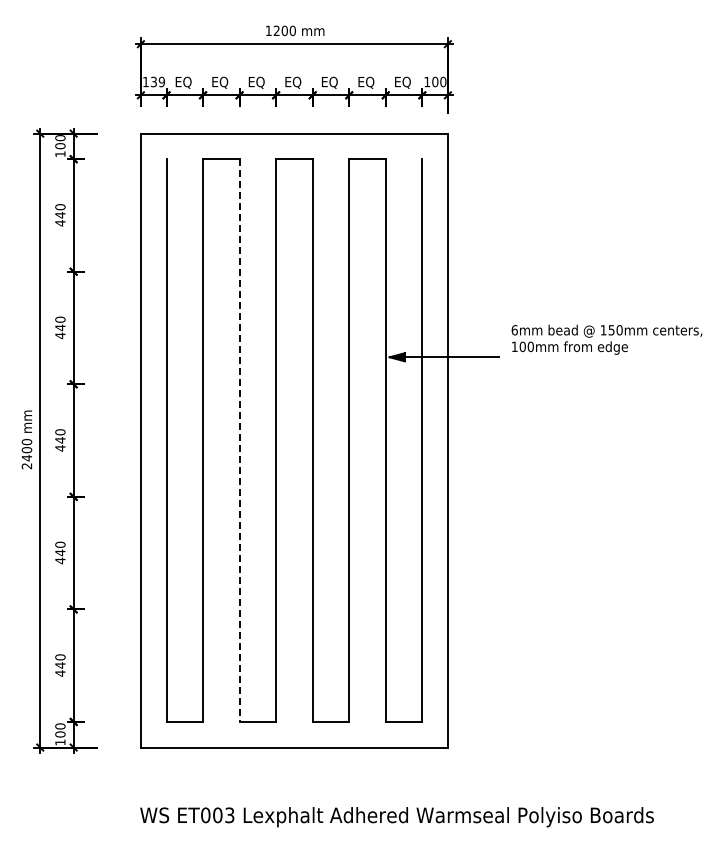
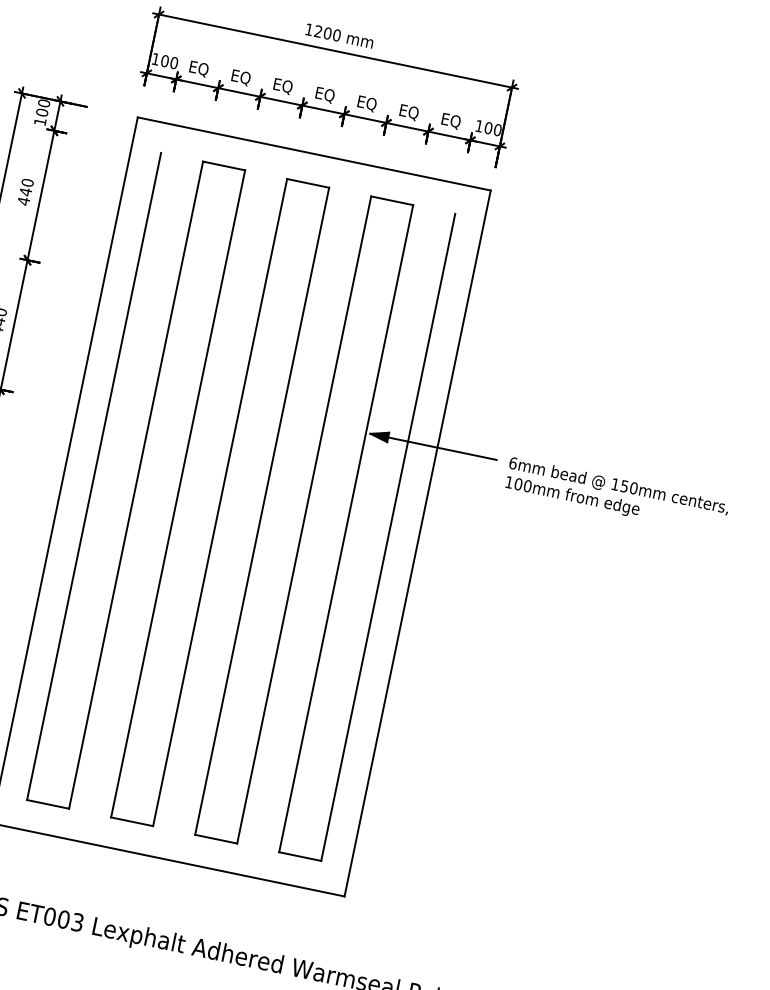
text: (157, 81) -> (169, 61), 139 -> 100
text: (606, 339) -> (616, 495), moved
line: (239, 441) -> (177, 494), dashed -> solid

